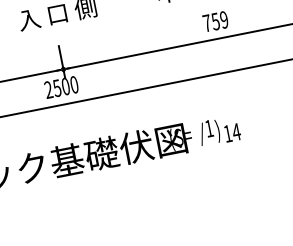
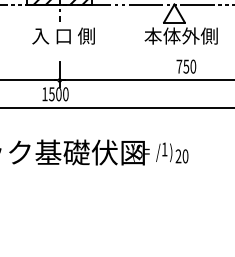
text: (224, 19) -> (193, 66), 759 -> 750
text: (48, 90) -> (44, 94), 2500 -> 1500
text: (231, 133) -> (181, 156), 14 -> 20

